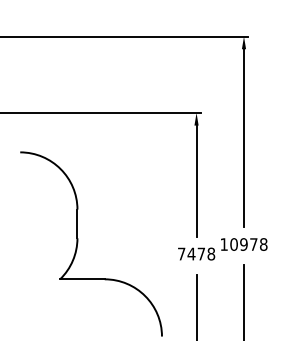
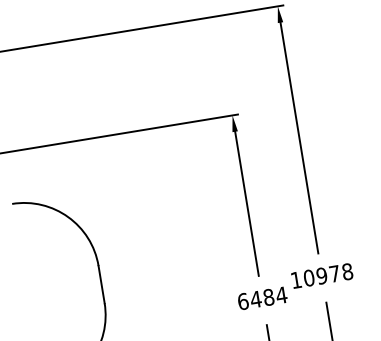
text: (196, 253) -> (262, 297), 7478 -> 6484

